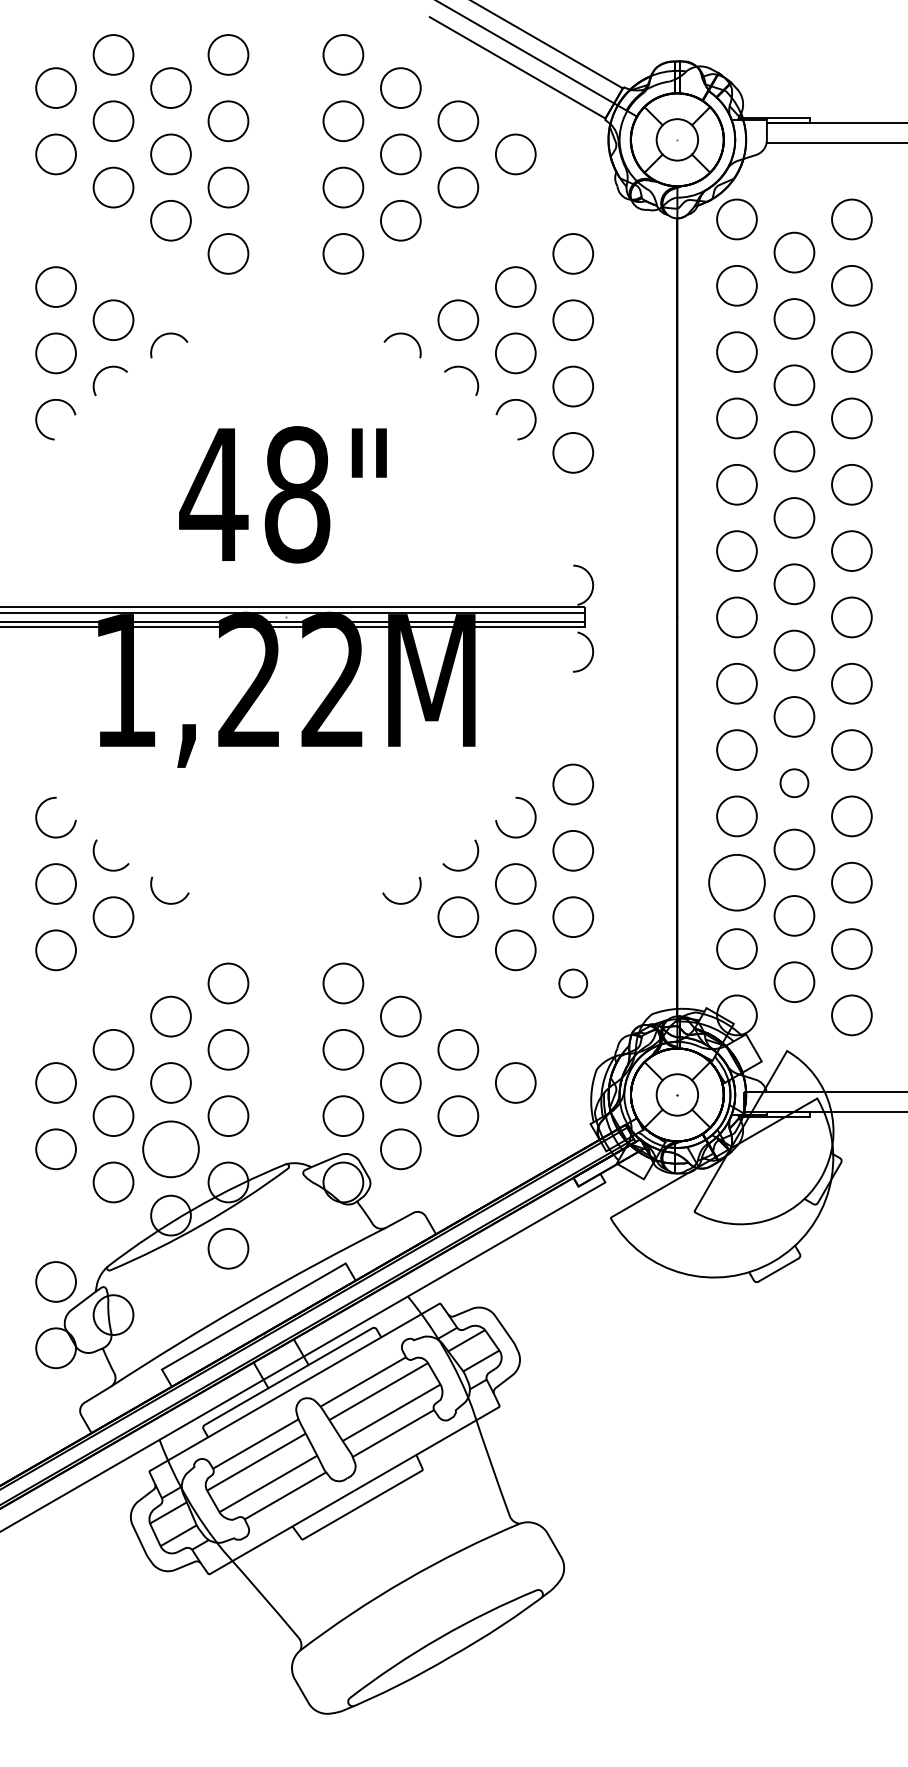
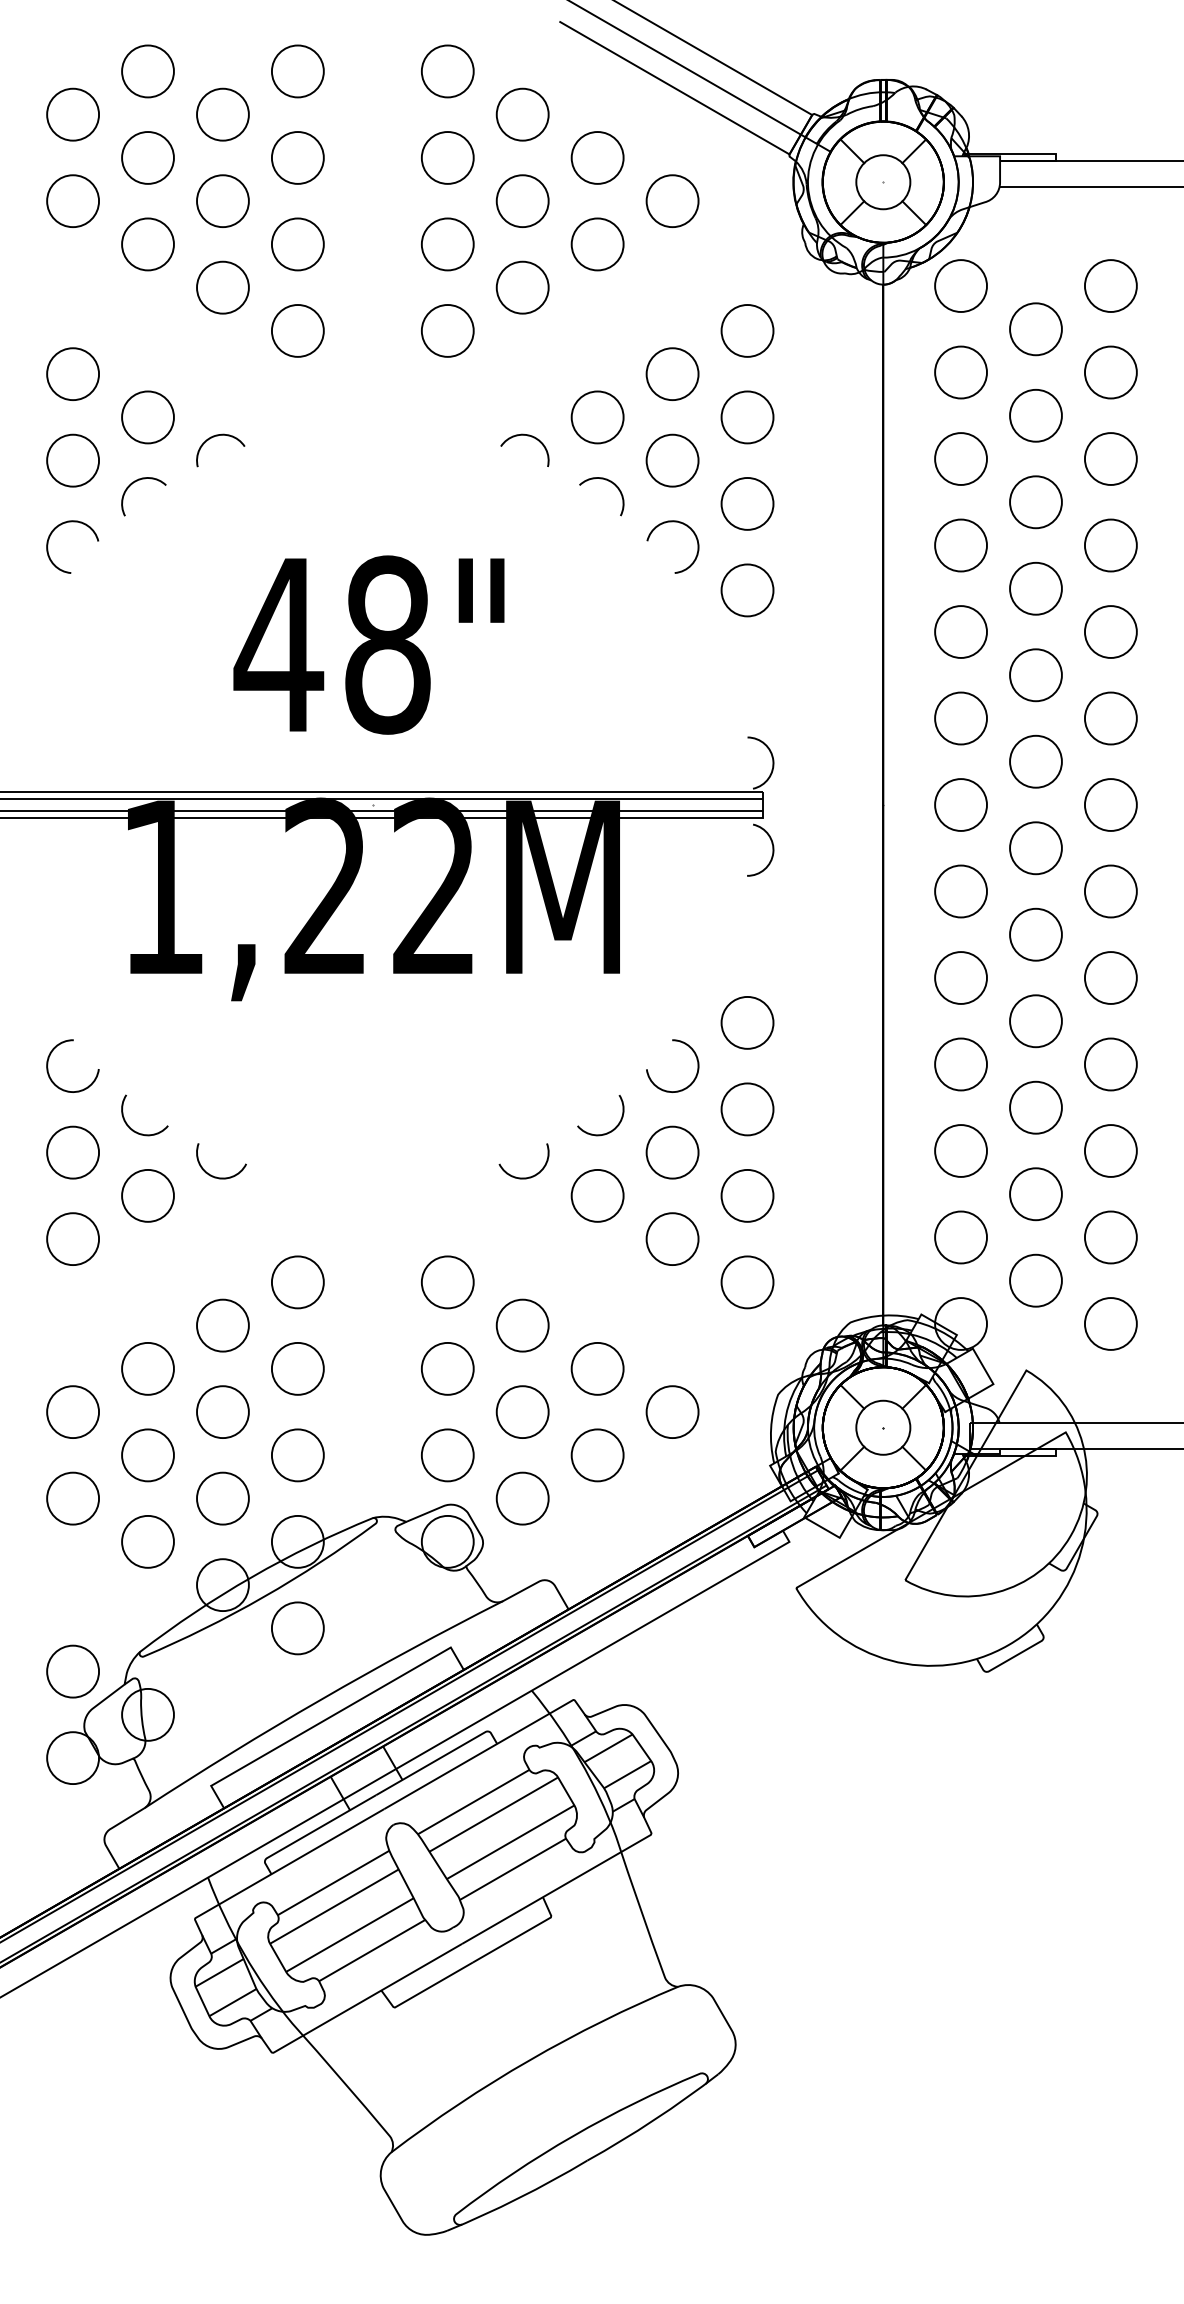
circle: (794, 783) -> (1035, 1021), size x1.43
circle: (736, 882) -> (960, 1150), size x0.71
circle: (573, 983) -> (747, 1282), size x1.43
circle: (170, 1149) -> (222, 1498), size x0.71

